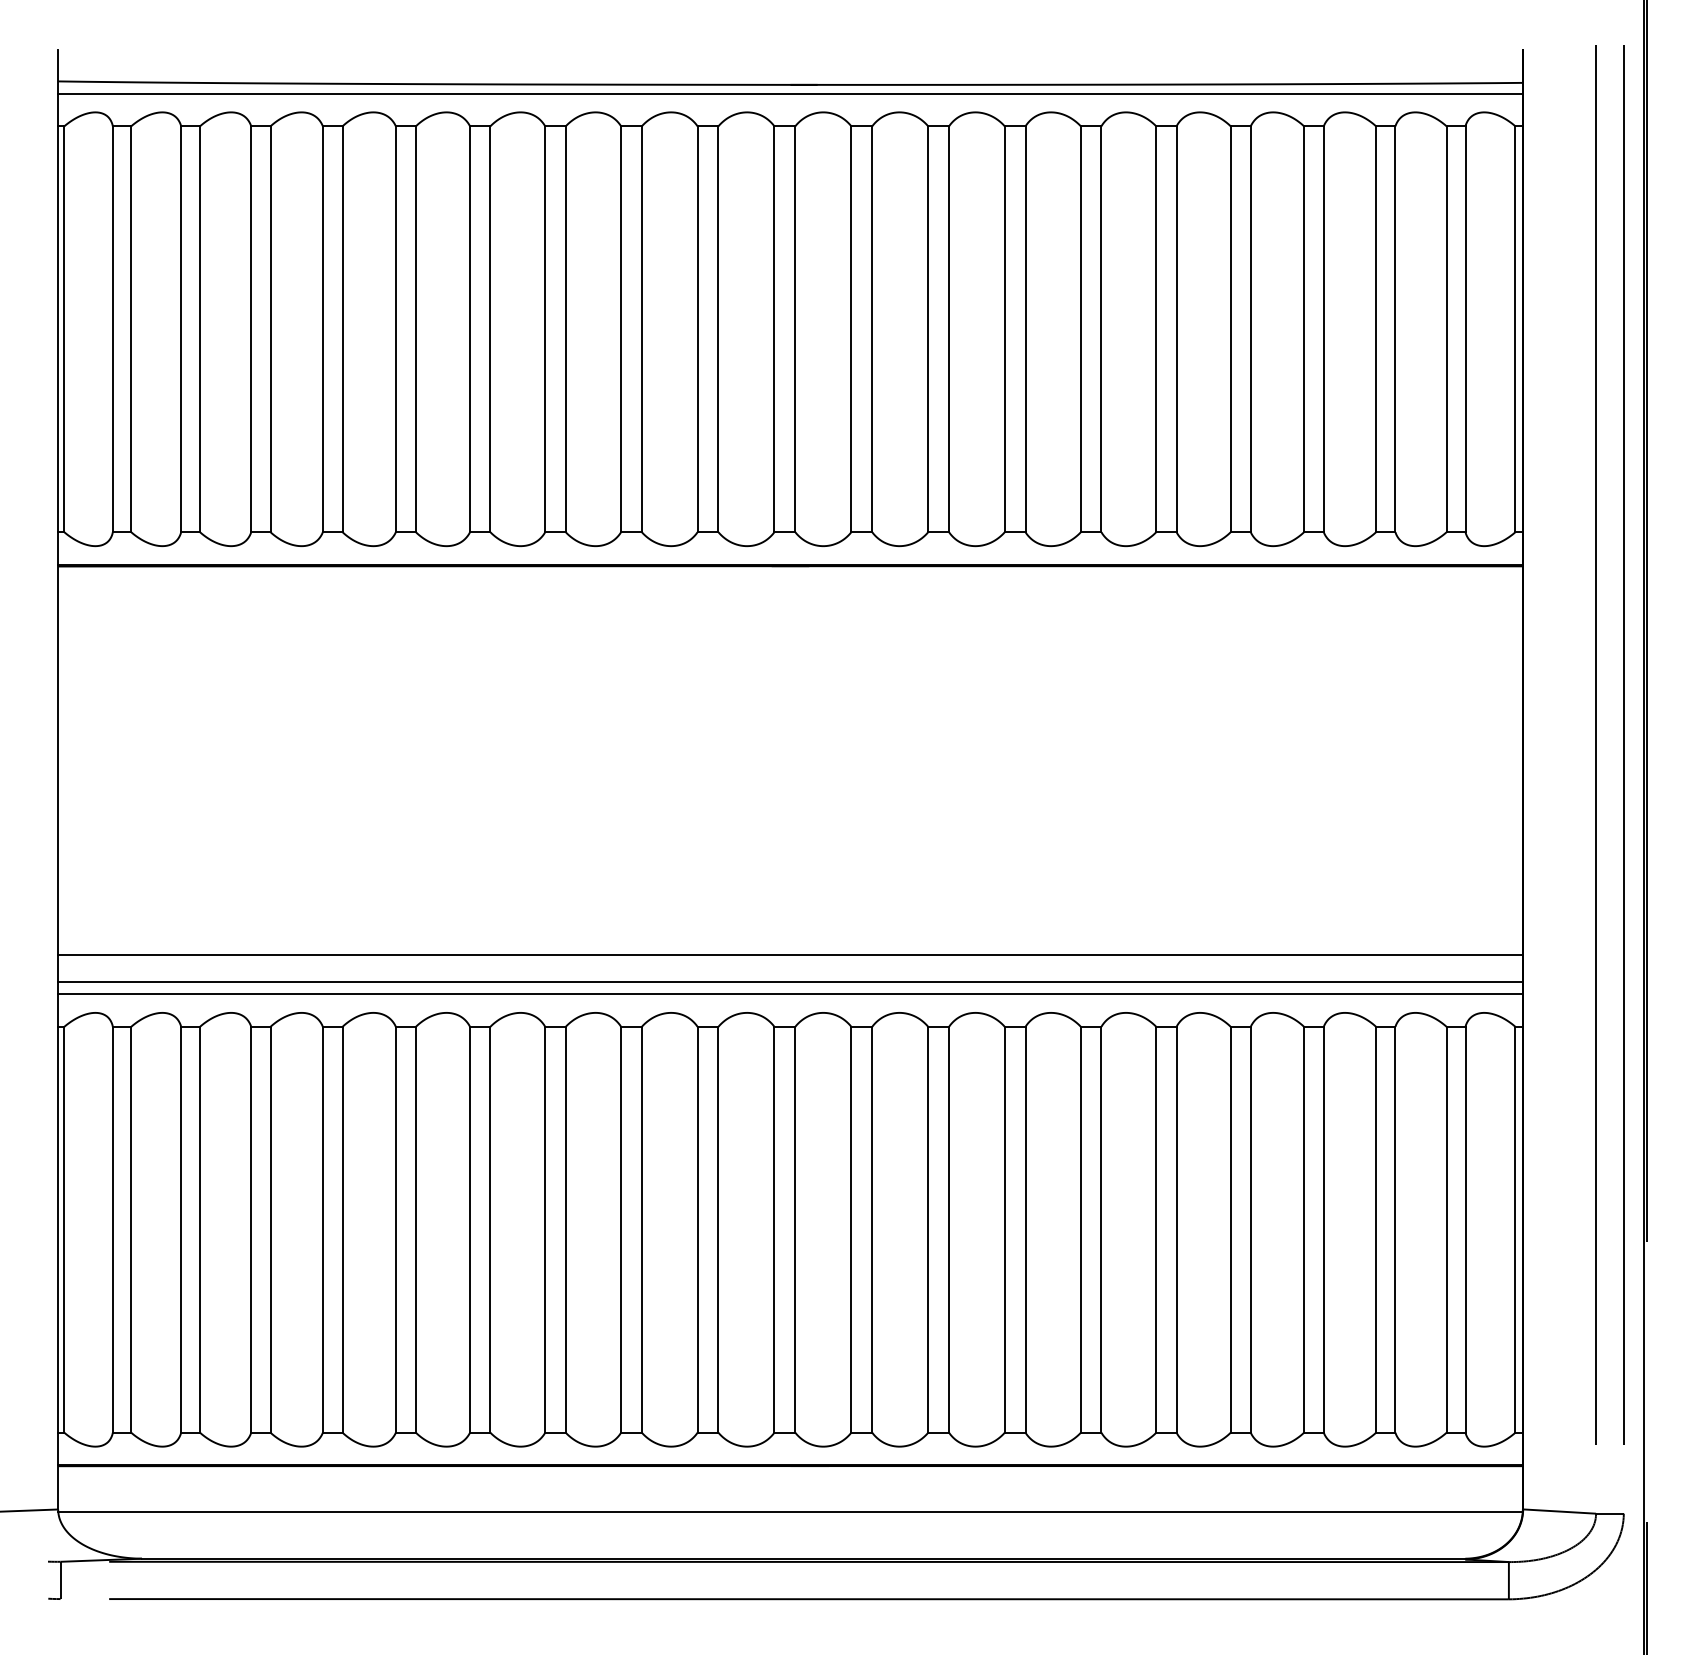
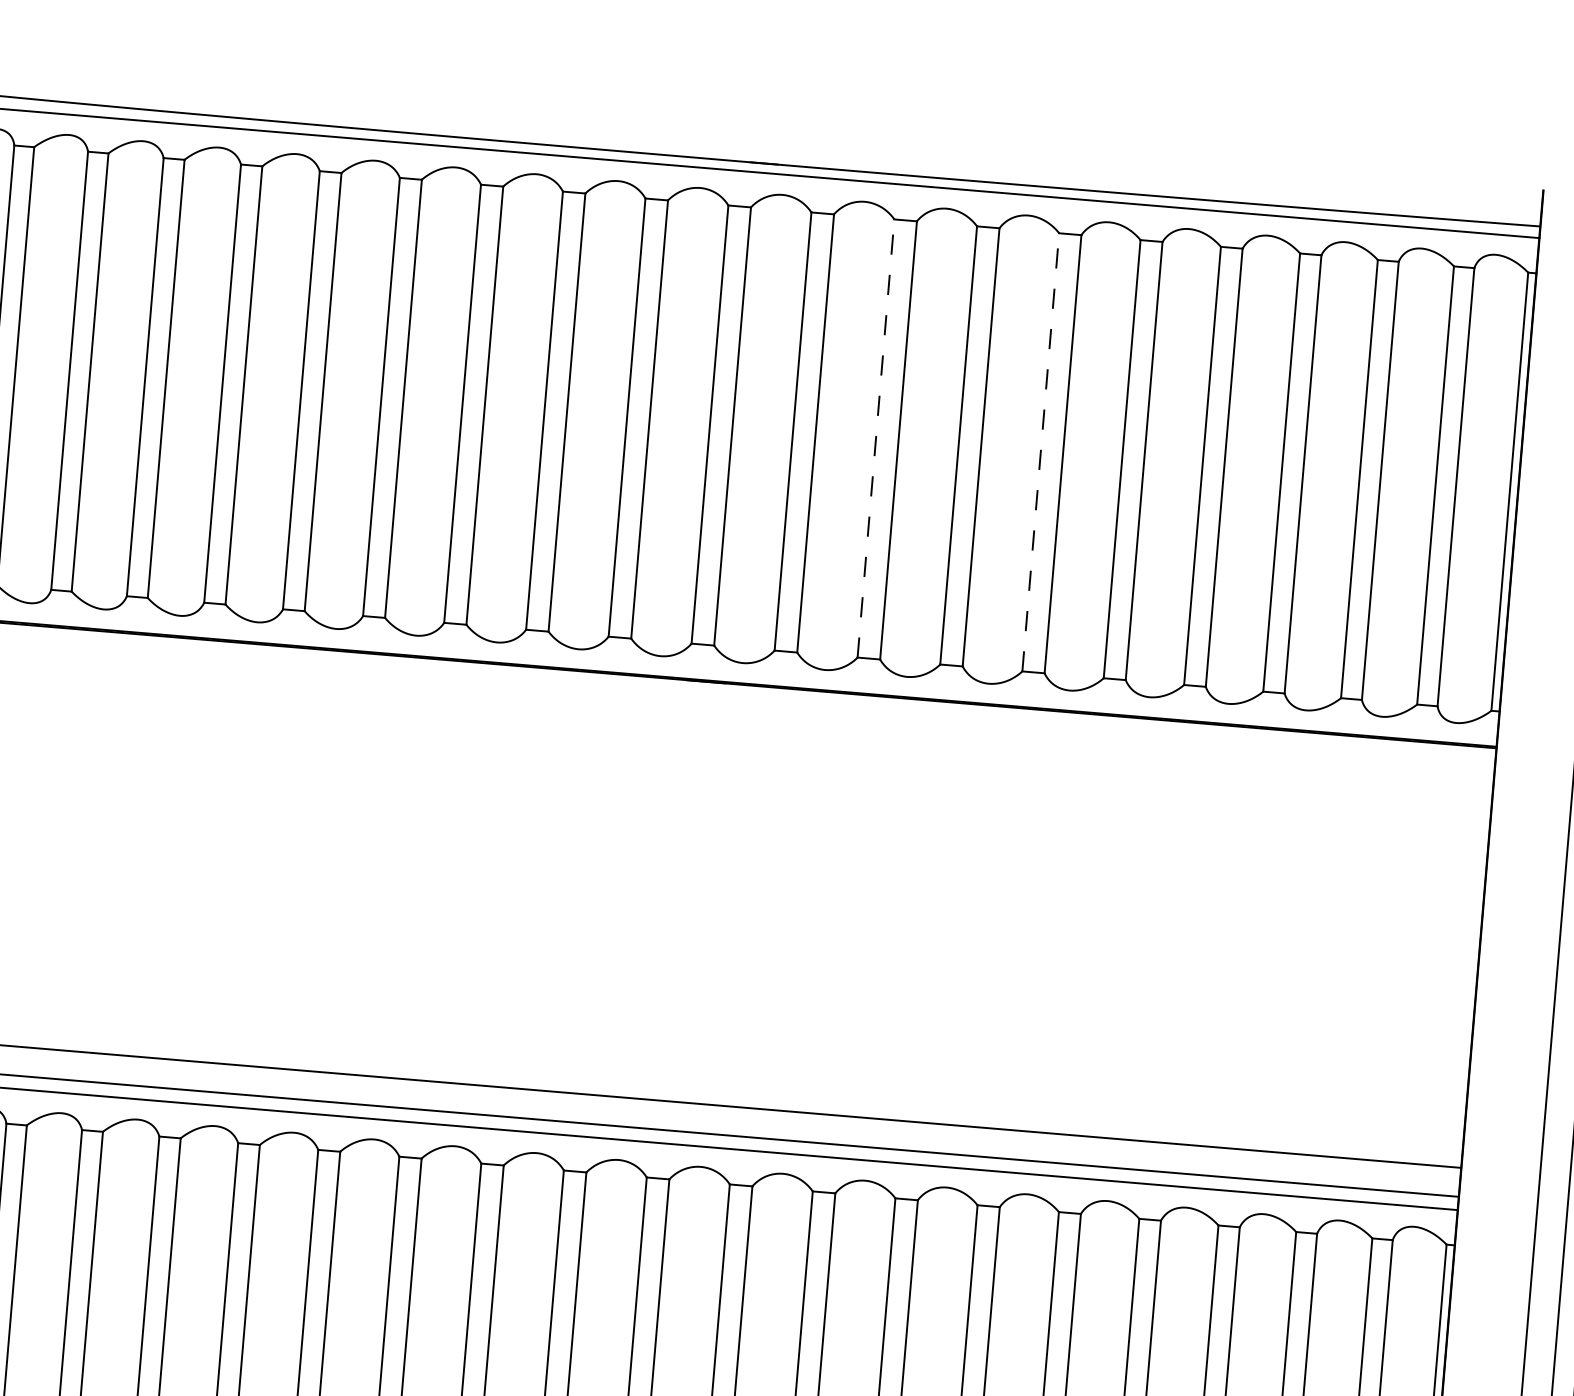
line: (928, 329) -> (876, 438), solid -> dashed
line: (1080, 329) -> (1040, 452), solid -> dashed

